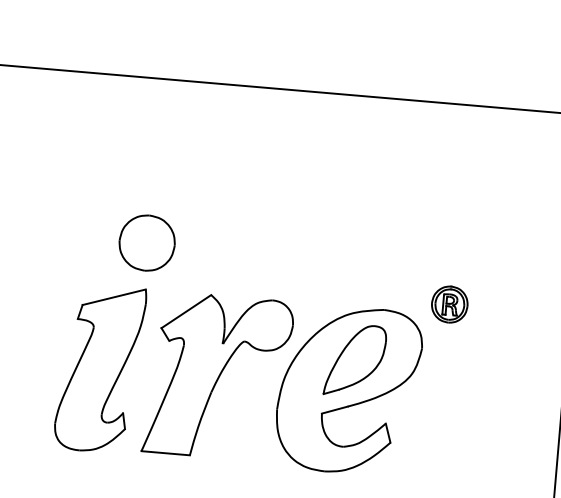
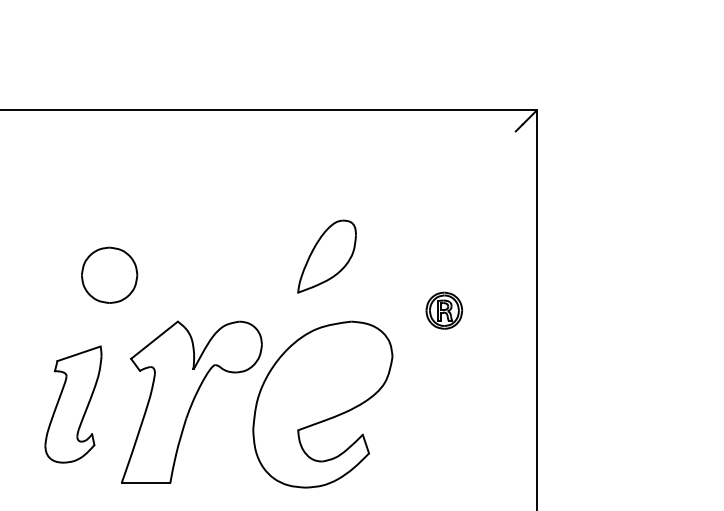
part: (449, 304) -> (444, 310), moved
part: (354, 360) -> (326, 256), moved
part: (100, 368) -> (73, 404), size x0.7

